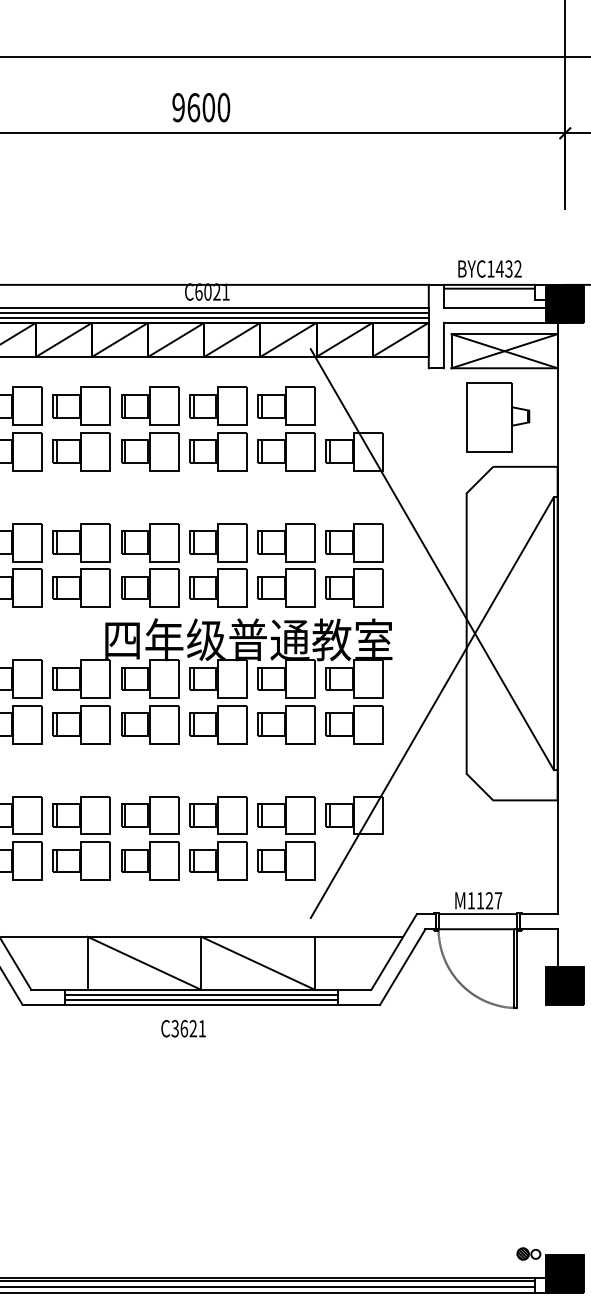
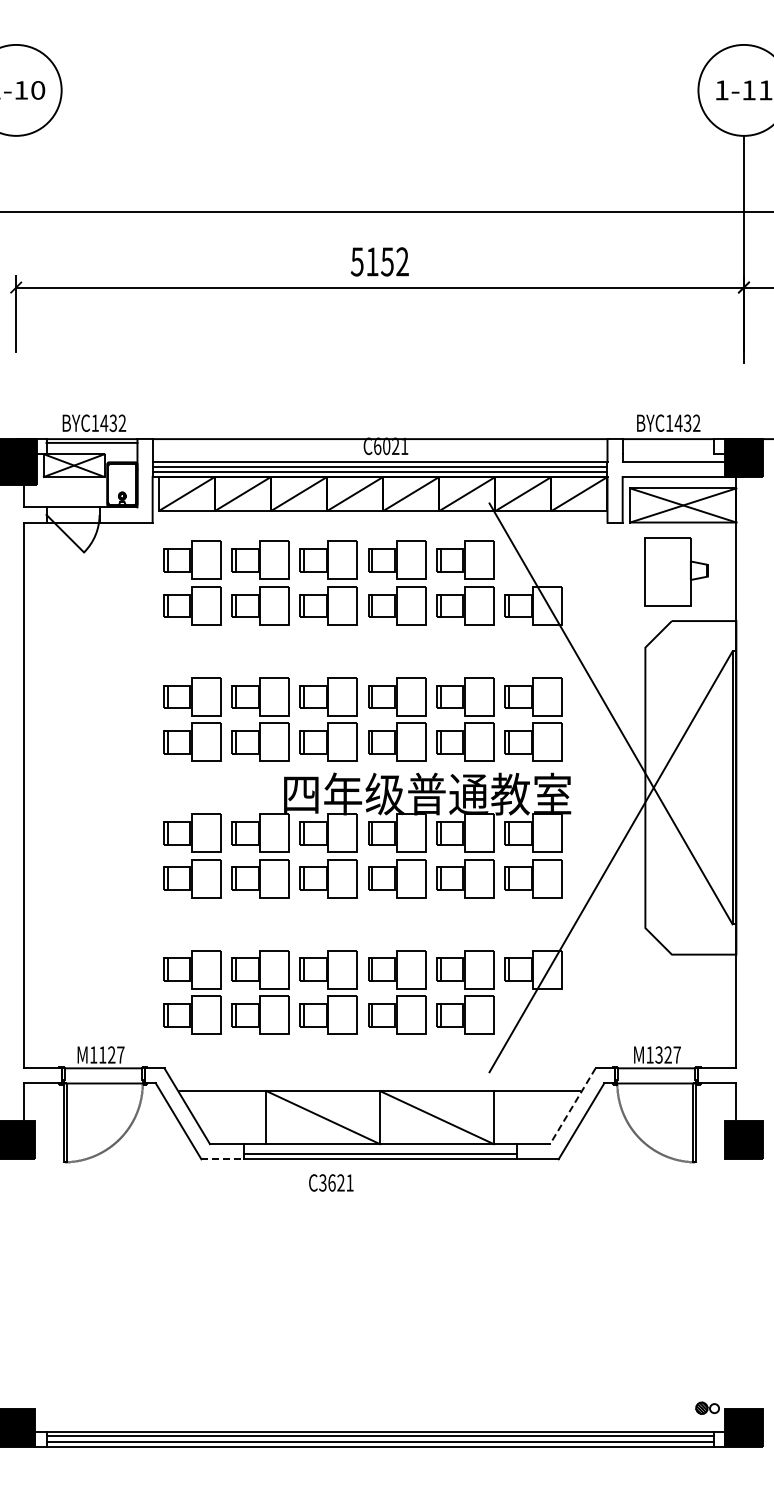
text: (200, 107) -> (379, 261), 9600 -> 5152
line: (488, 288) -> (667, 442), removed
text: (479, 900) -> (658, 1054), M1127 -> M1327
line: (393, 952) -> (572, 1106), solid -> dashed
line: (200, 995) -> (379, 1149), removed
line: (44, 1005) -> (223, 1159), solid -> dashed
text: (183, 1028) -> (331, 1182), moved

